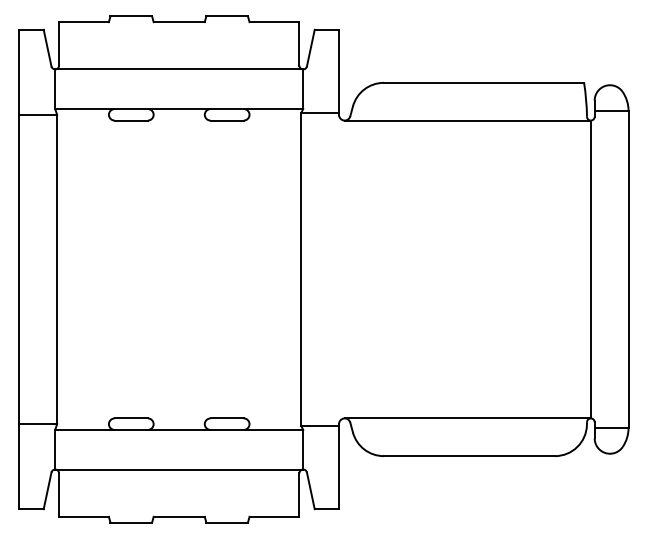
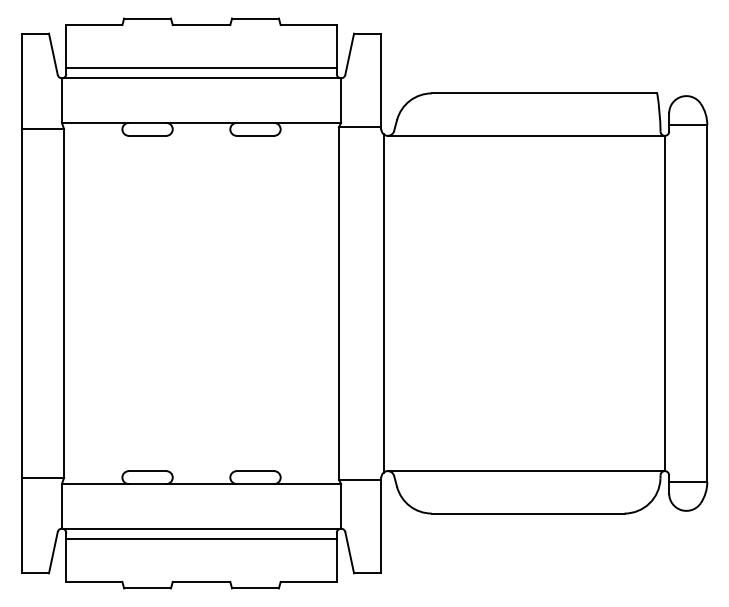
line: (179, 59) -> (201, 67), added
line: (340, 269) -> (383, 303), added
line: (179, 479) -> (201, 539), added

